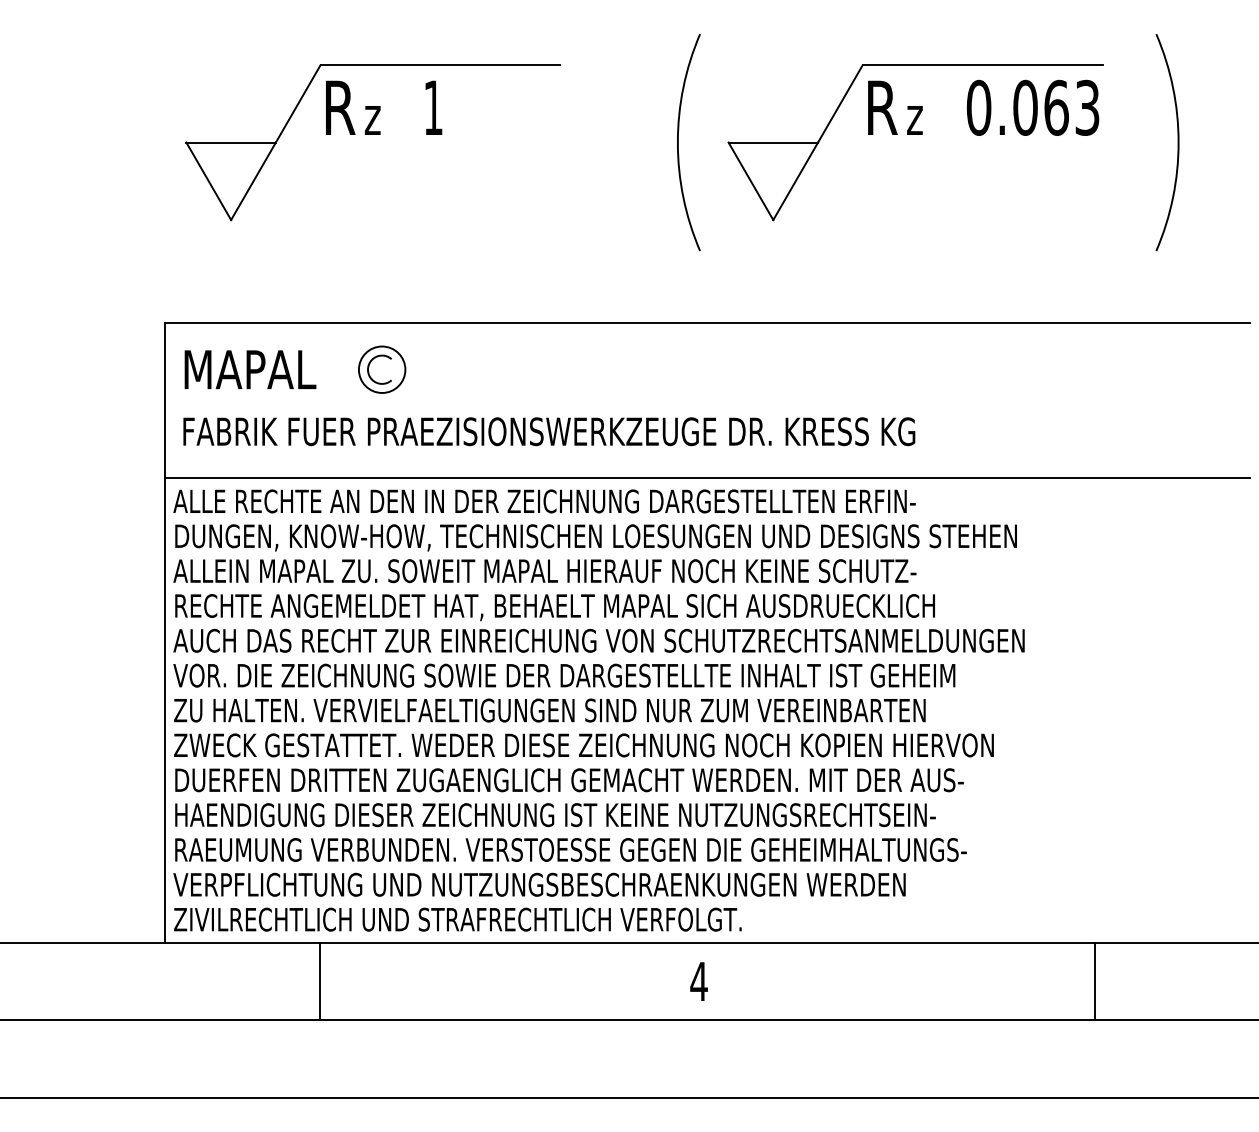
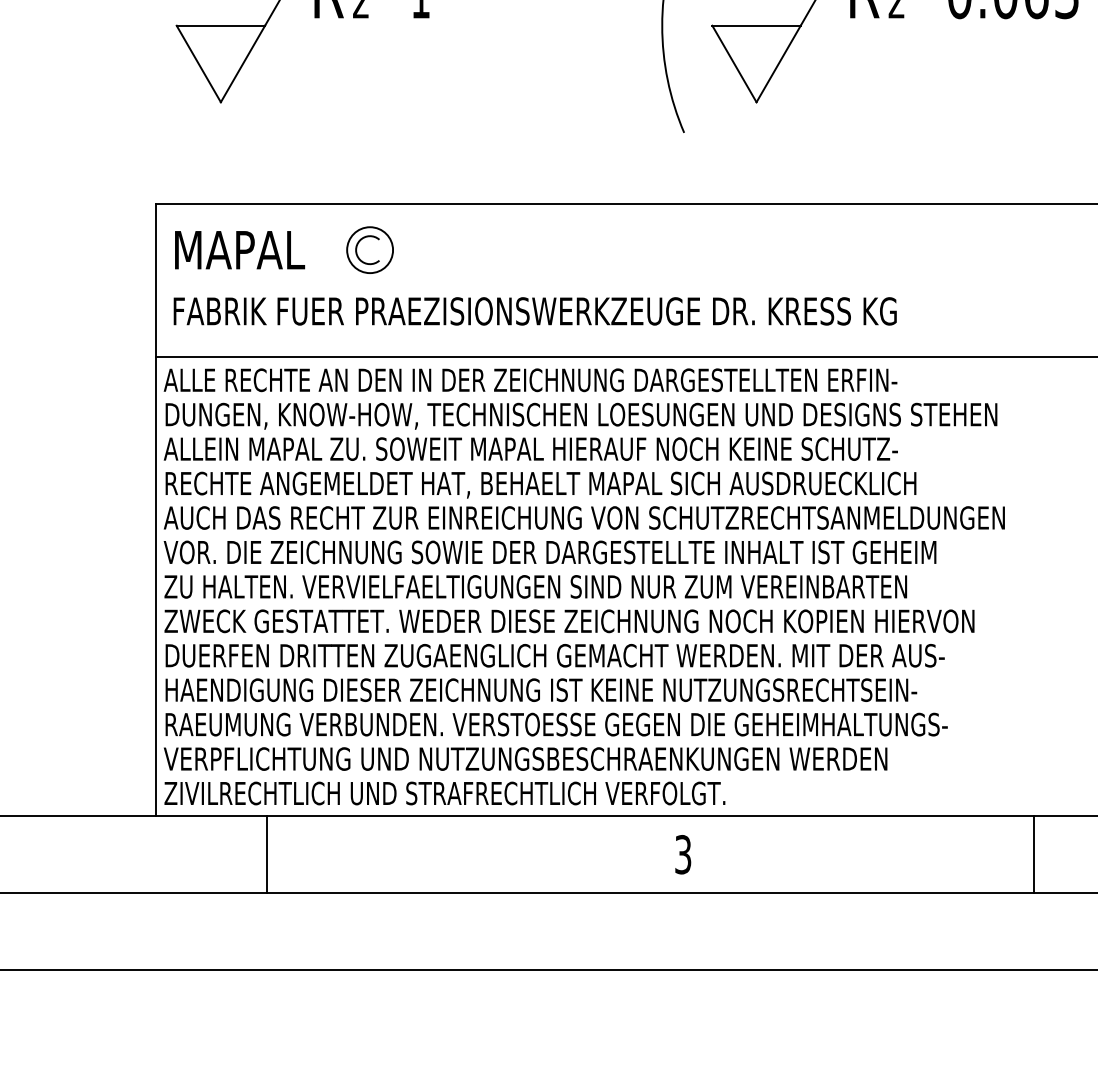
line: (320, 981) -> (267, 854), moved
text: (698, 981) -> (682, 854), 4 -> 3
line: (1094, 981) -> (1033, 854), moved

